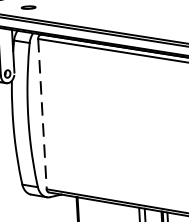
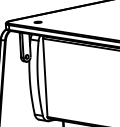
line: (42, 115) -> (45, 78), dashed -> solid

